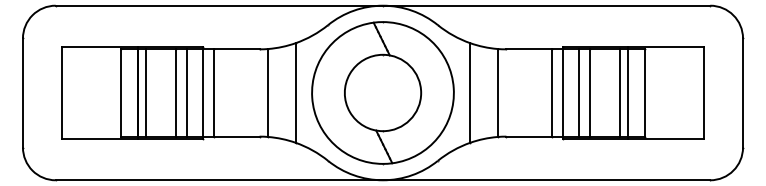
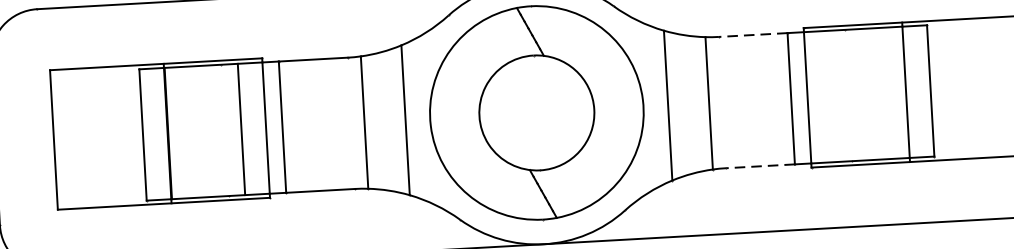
line: (529, 49) -> (753, 35), solid -> dashed
line: (146, 92) -> (181, 132), removed
line: (175, 92) -> (224, 129), removed
line: (579, 92) -> (832, 95), removed
line: (590, 92) -> (848, 94), removed
line: (619, 92) -> (892, 92), removed
line: (529, 136) -> (760, 166), solid -> dashed

